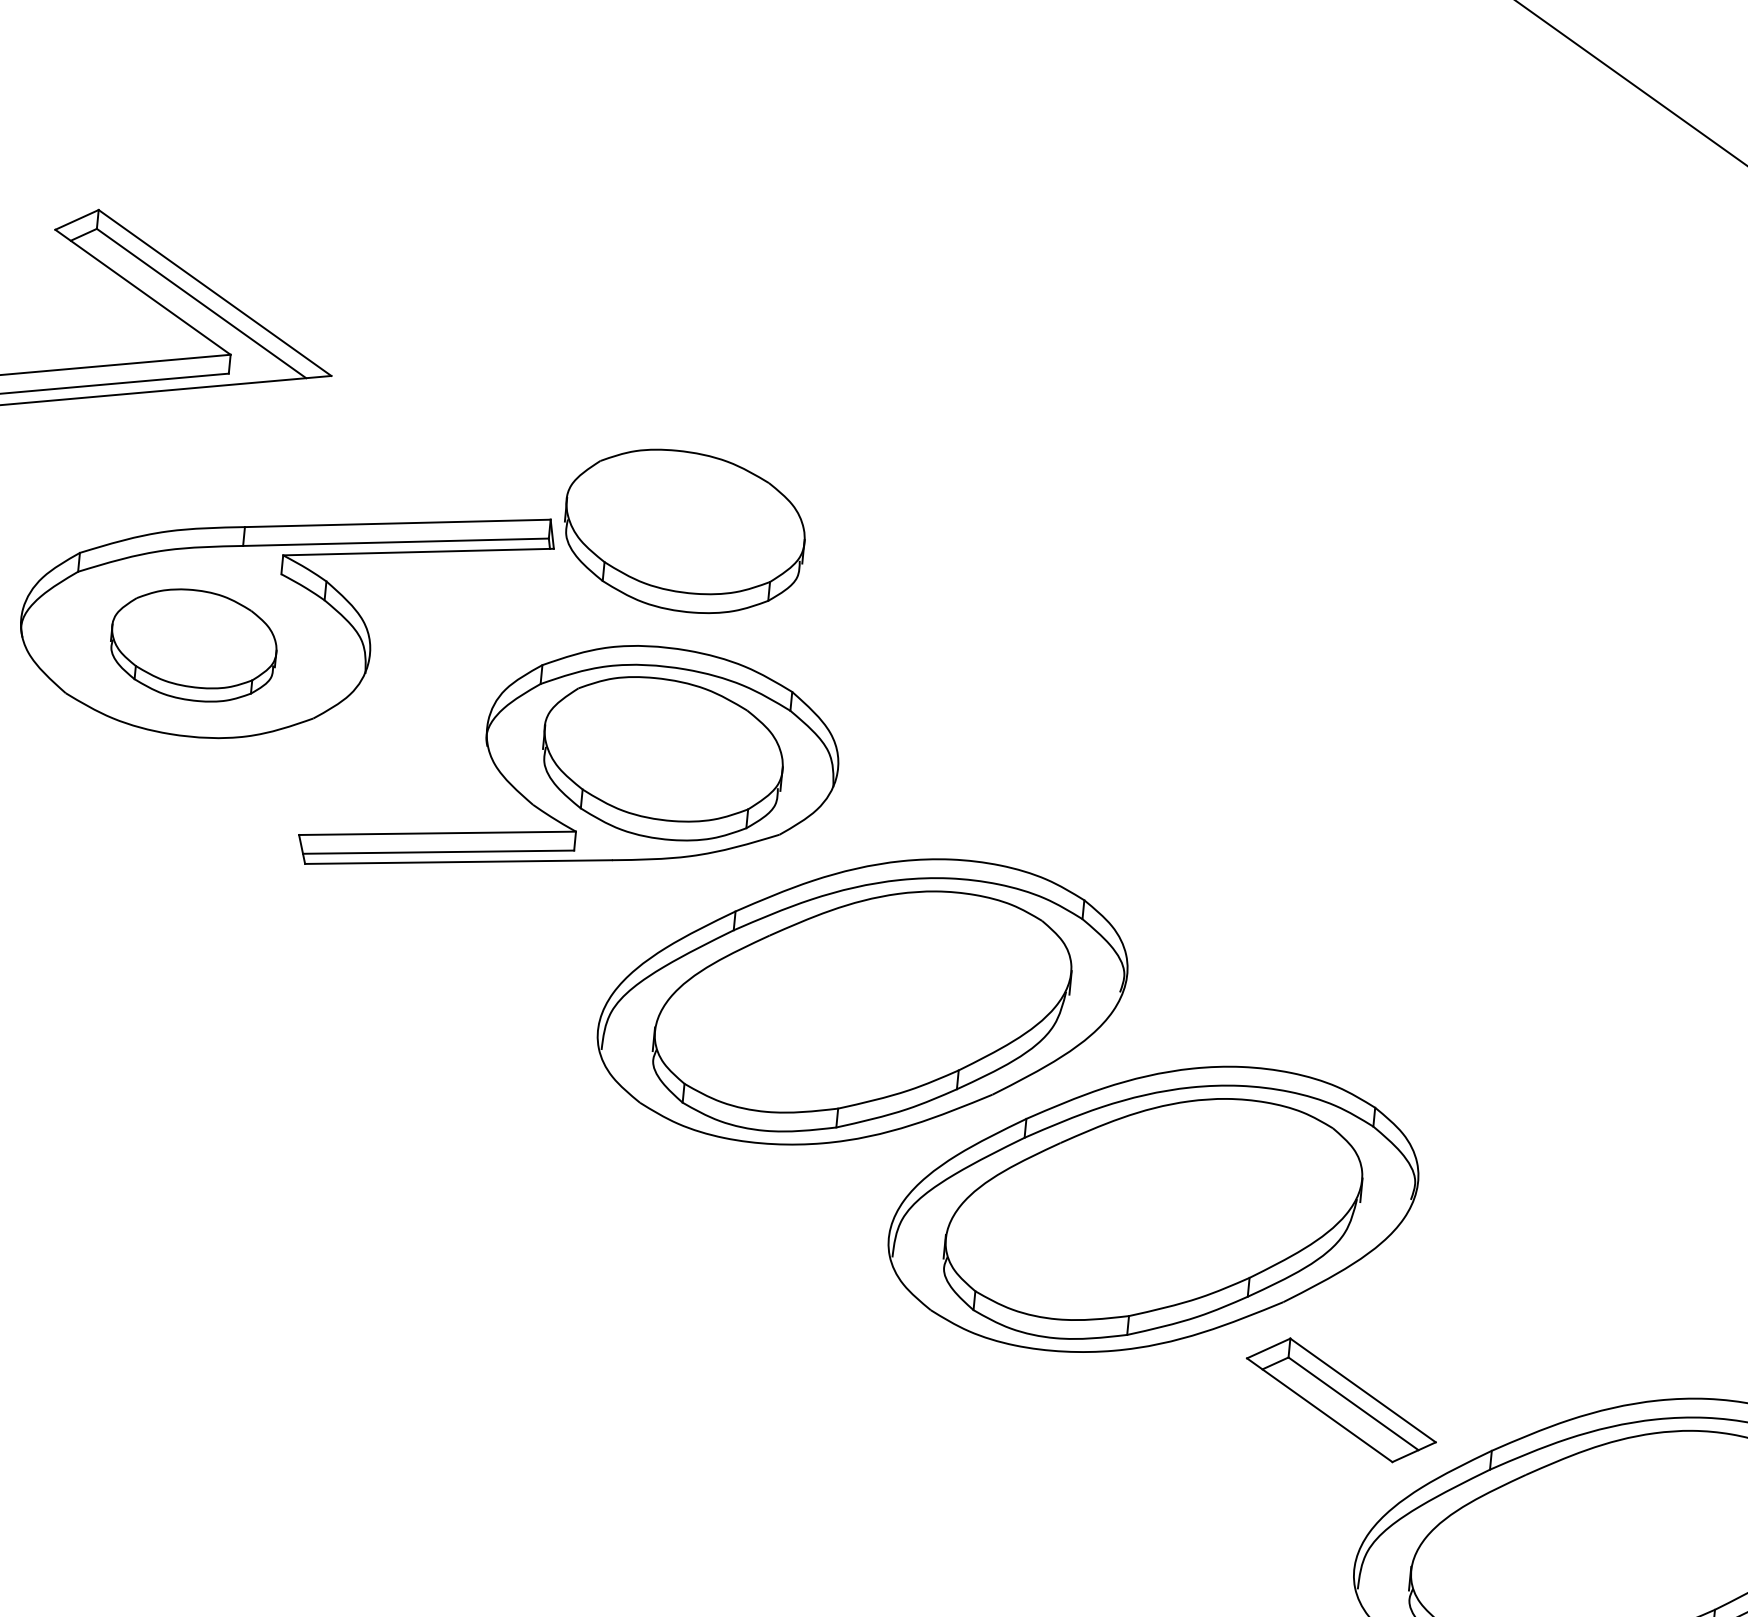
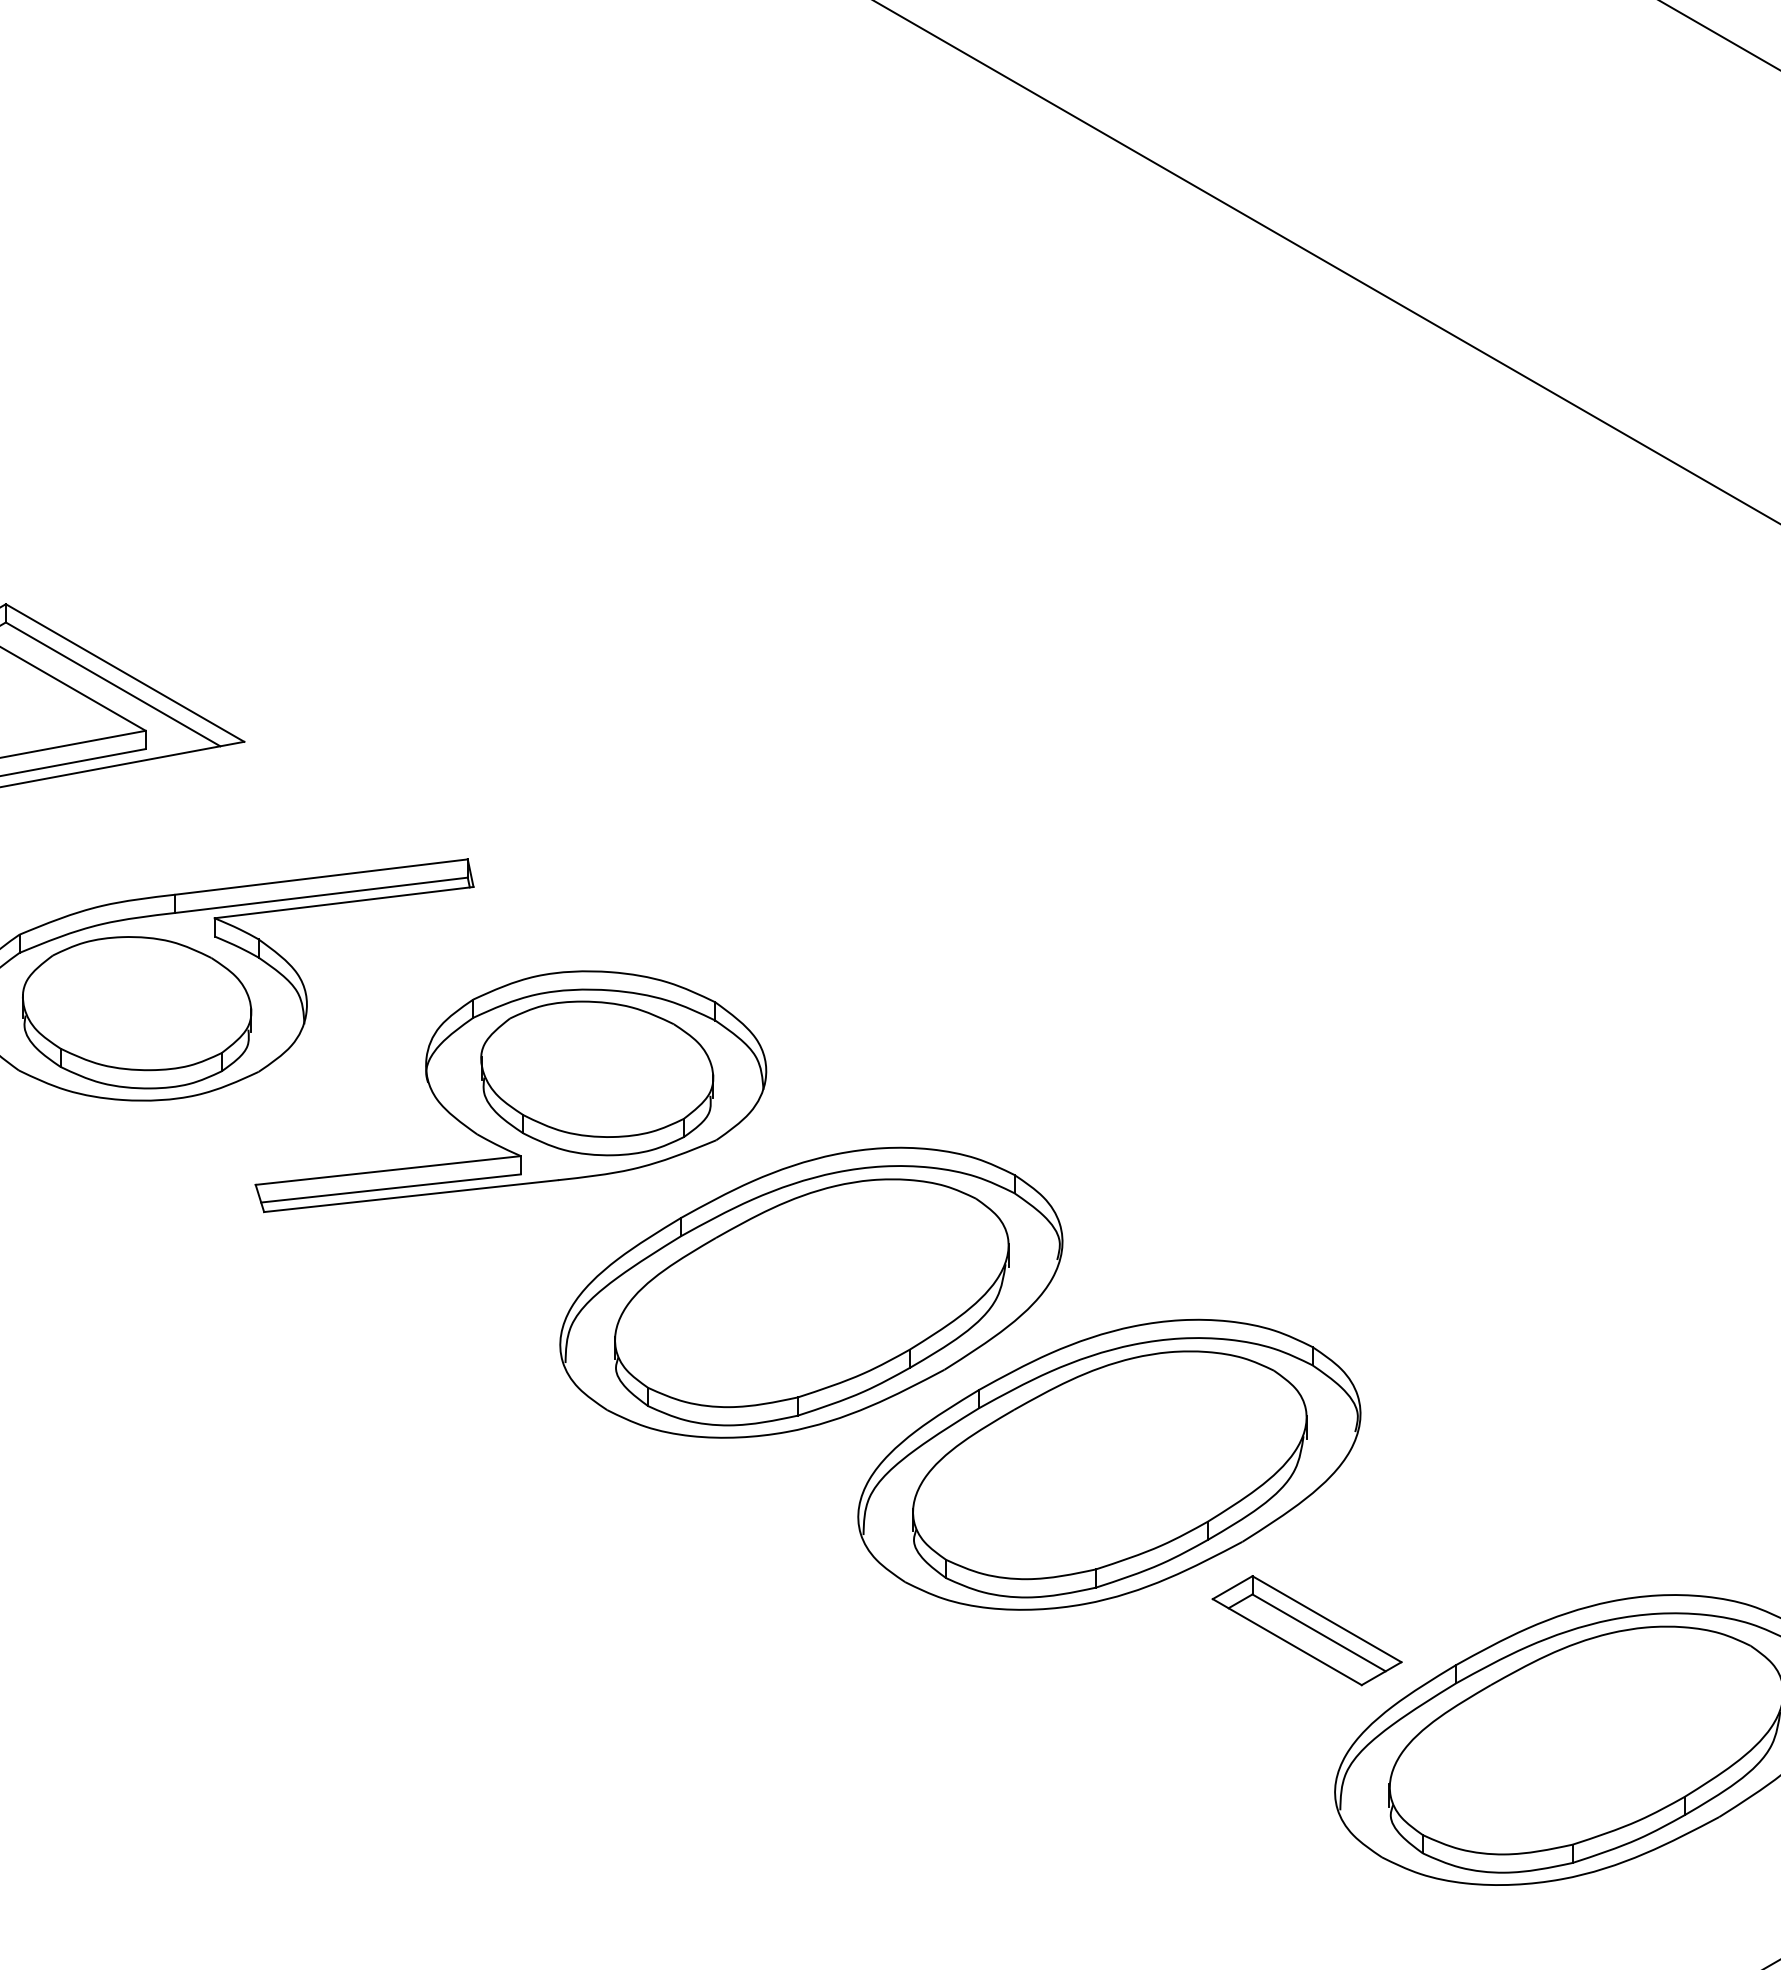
part: (684, 531) -> (597, 858), removed
part: (194, 645) -> (137, 1012), size x1.43

